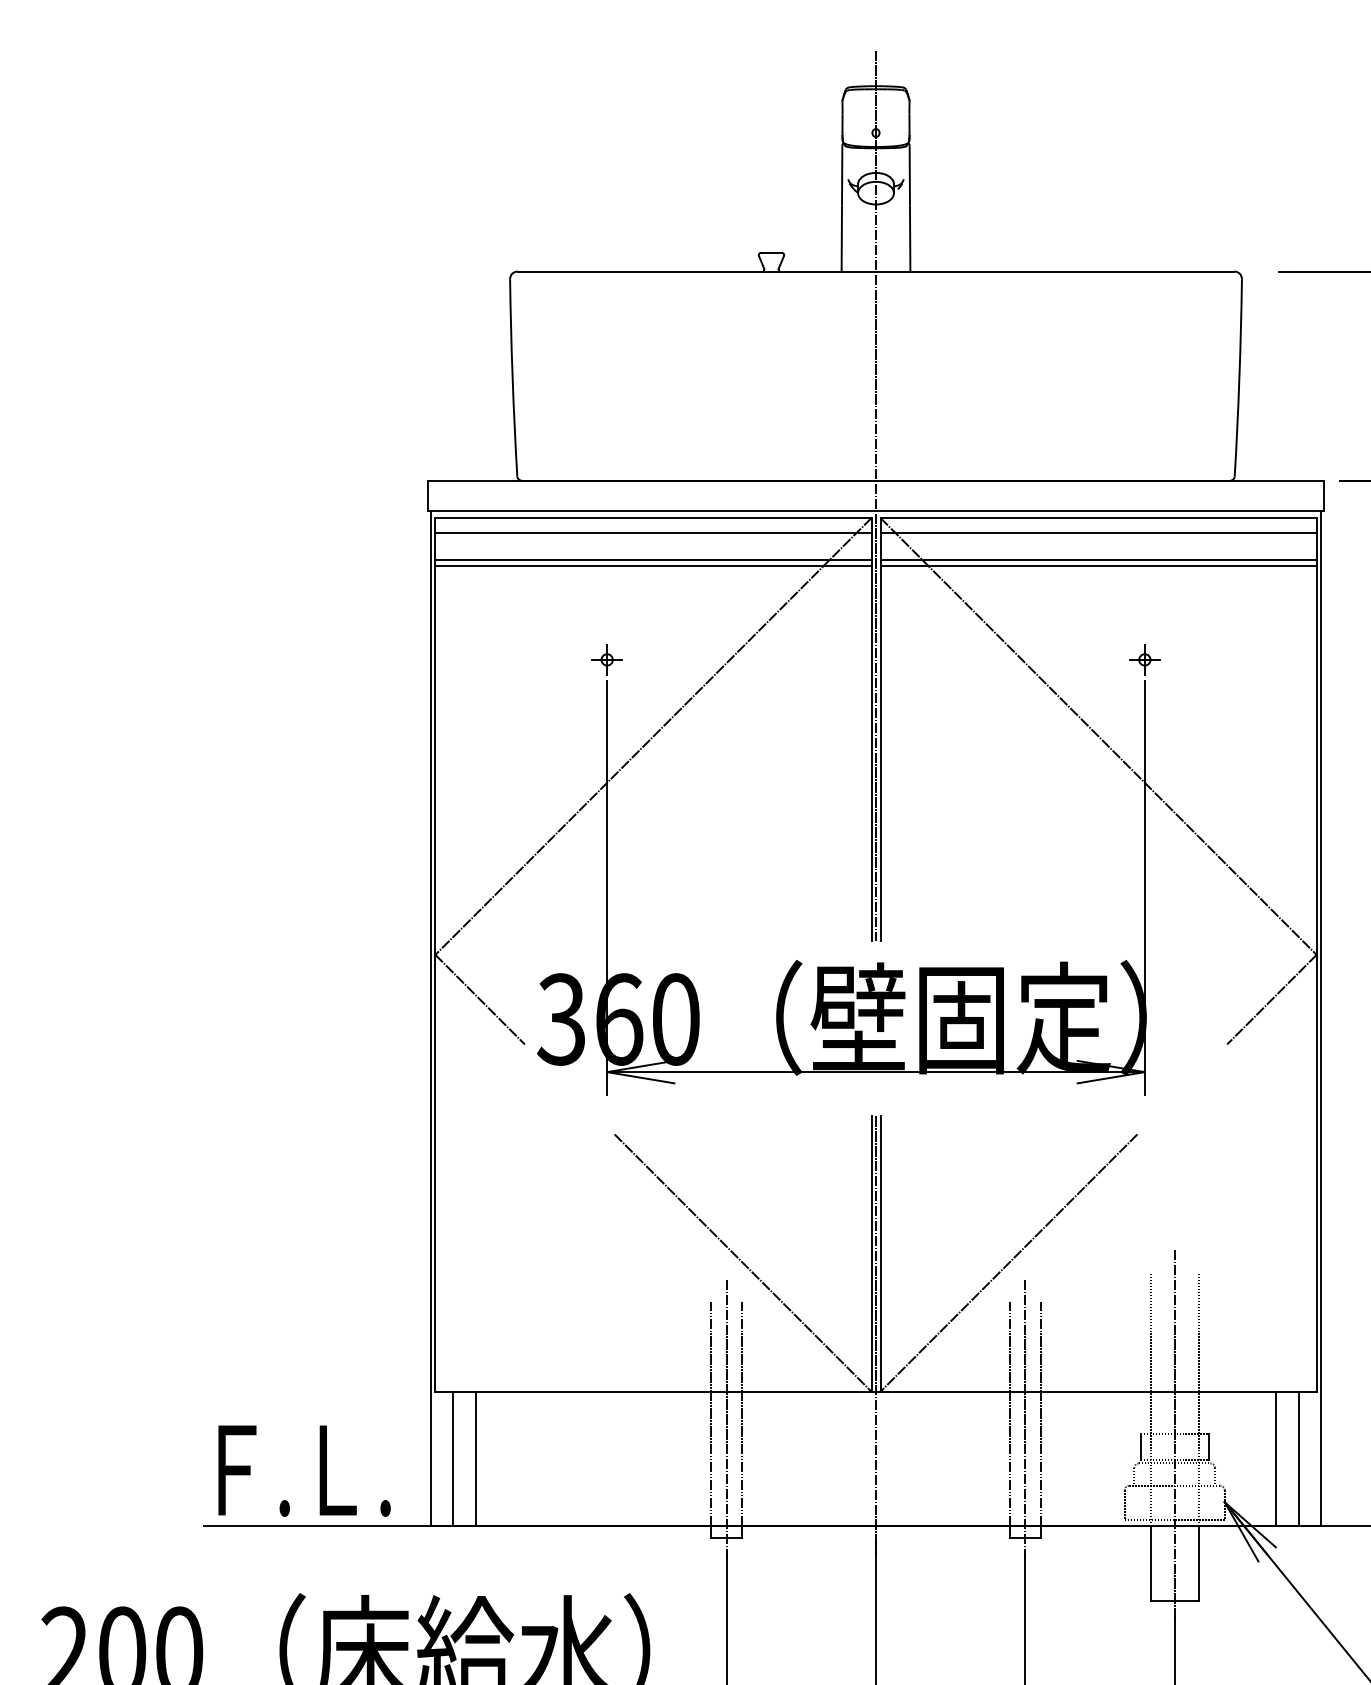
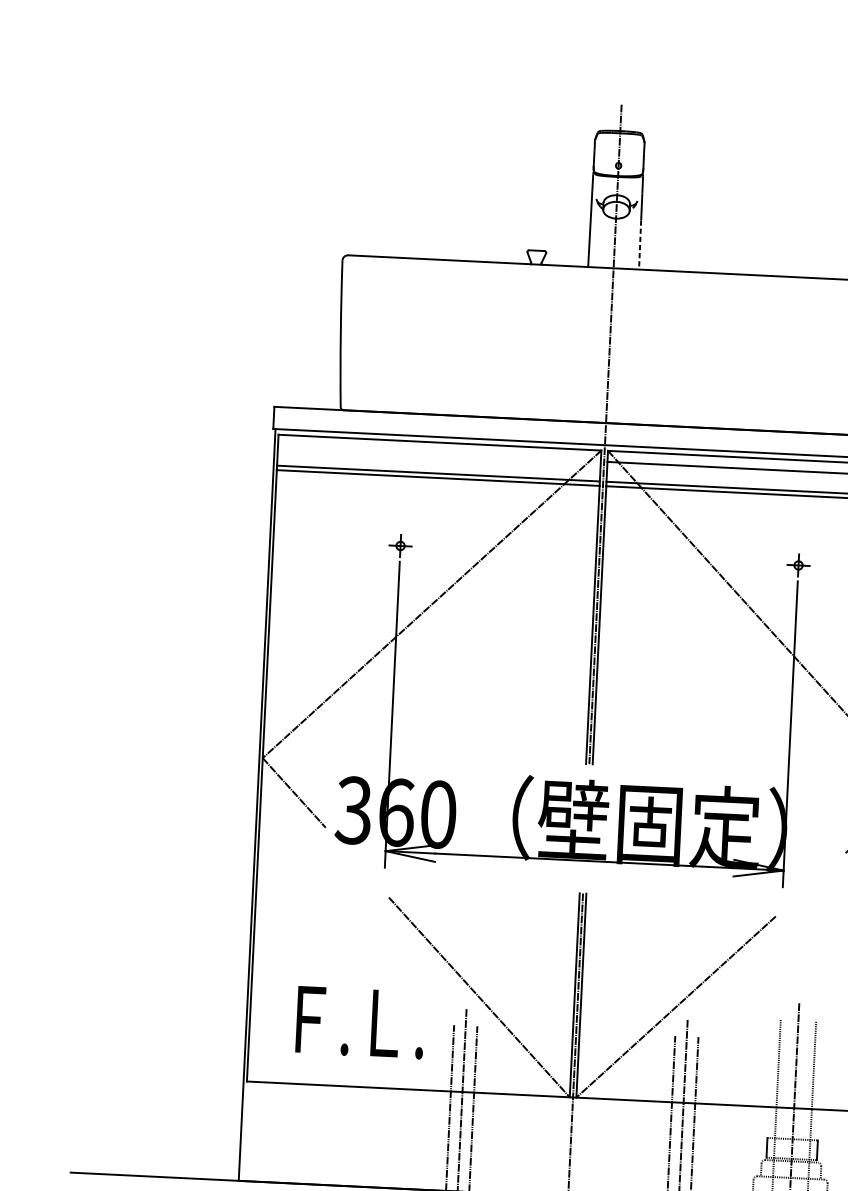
line: (910, 238) -> (640, 245), solid -> dashed
line: (653, 532) -> (439, 453), removed
line: (453, 1458) -> (257, 1131), removed
line: (475, 1458) -> (274, 1132), removed
text: (304, 1470) -> (360, 1022), moved

